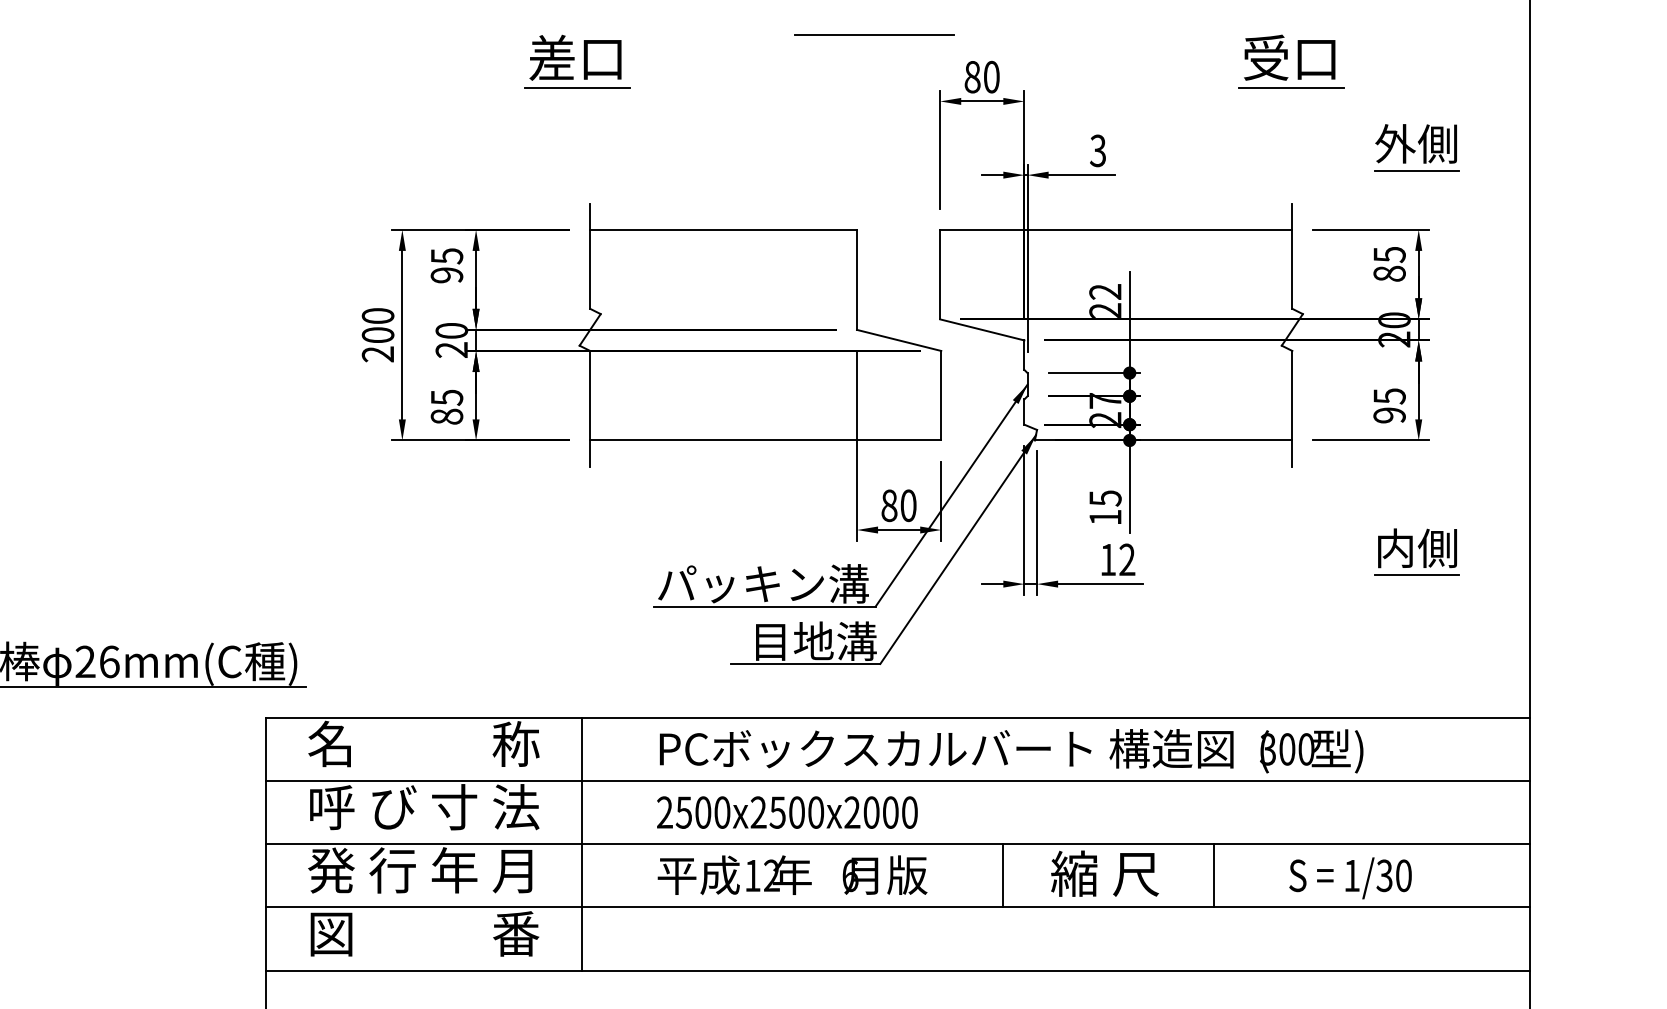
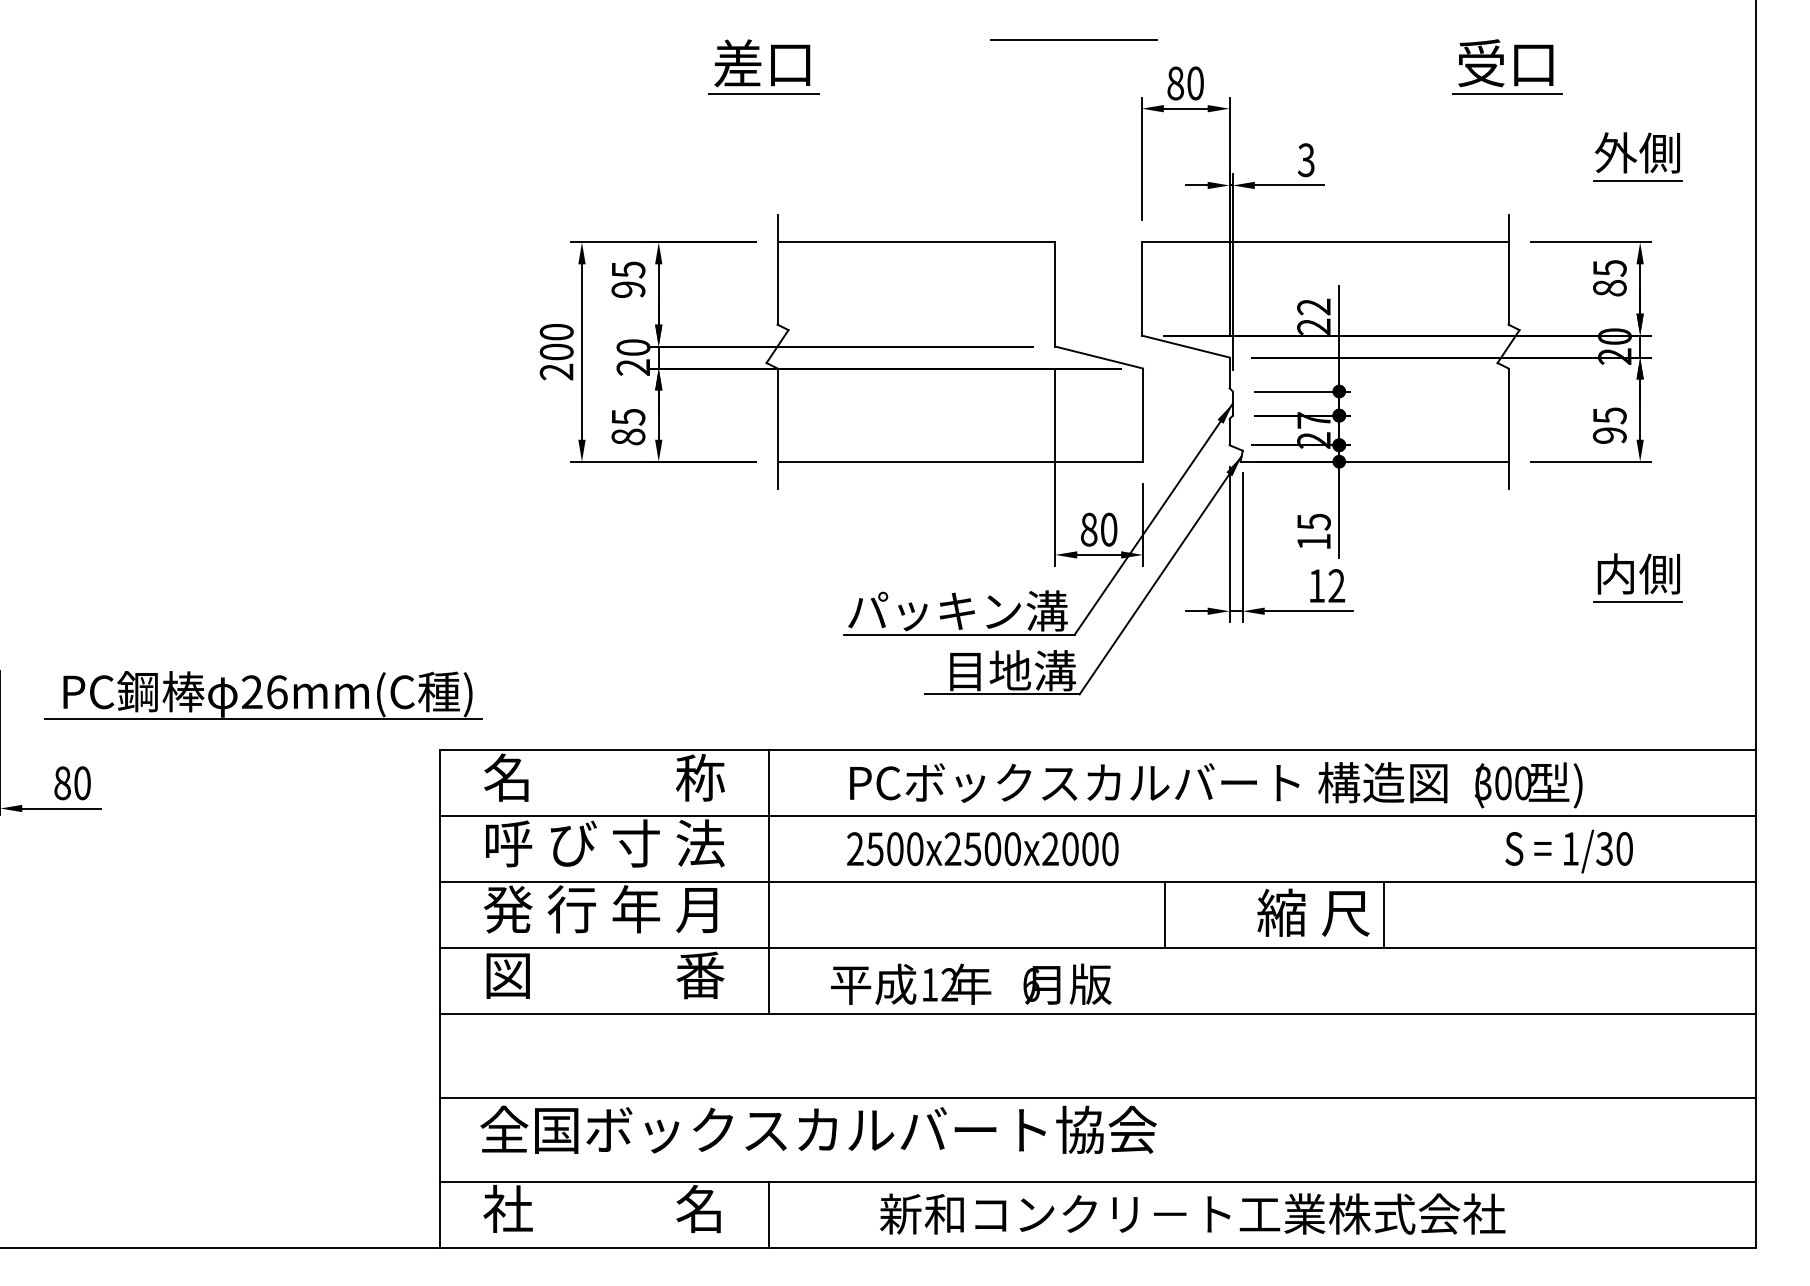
text: (792, 874) -> (971, 983), moved
line: (1003, 875) -> (1165, 914), moved
line: (1213, 875) -> (1383, 914), moved
text: (1349, 878) -> (1568, 851), moved

